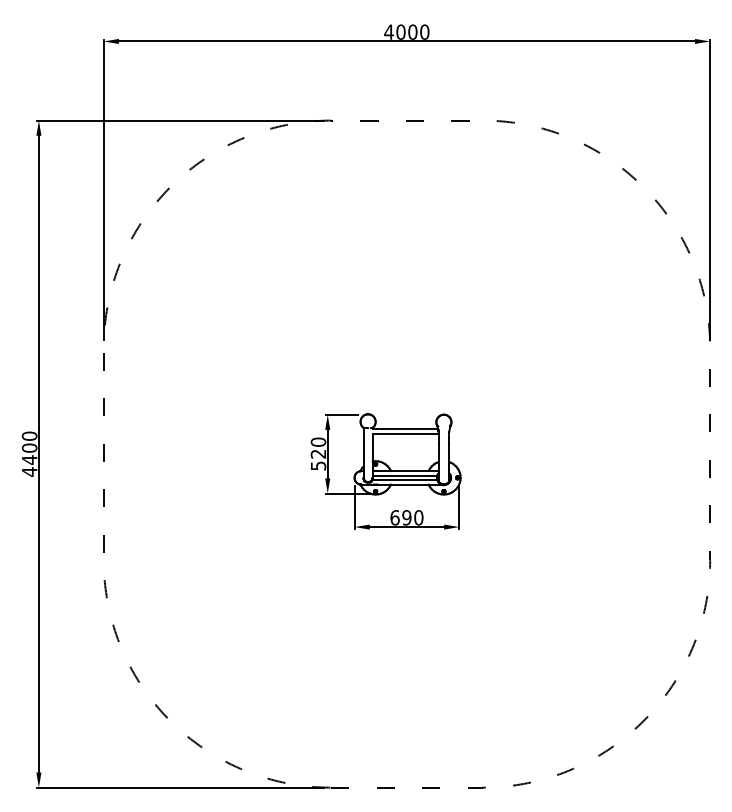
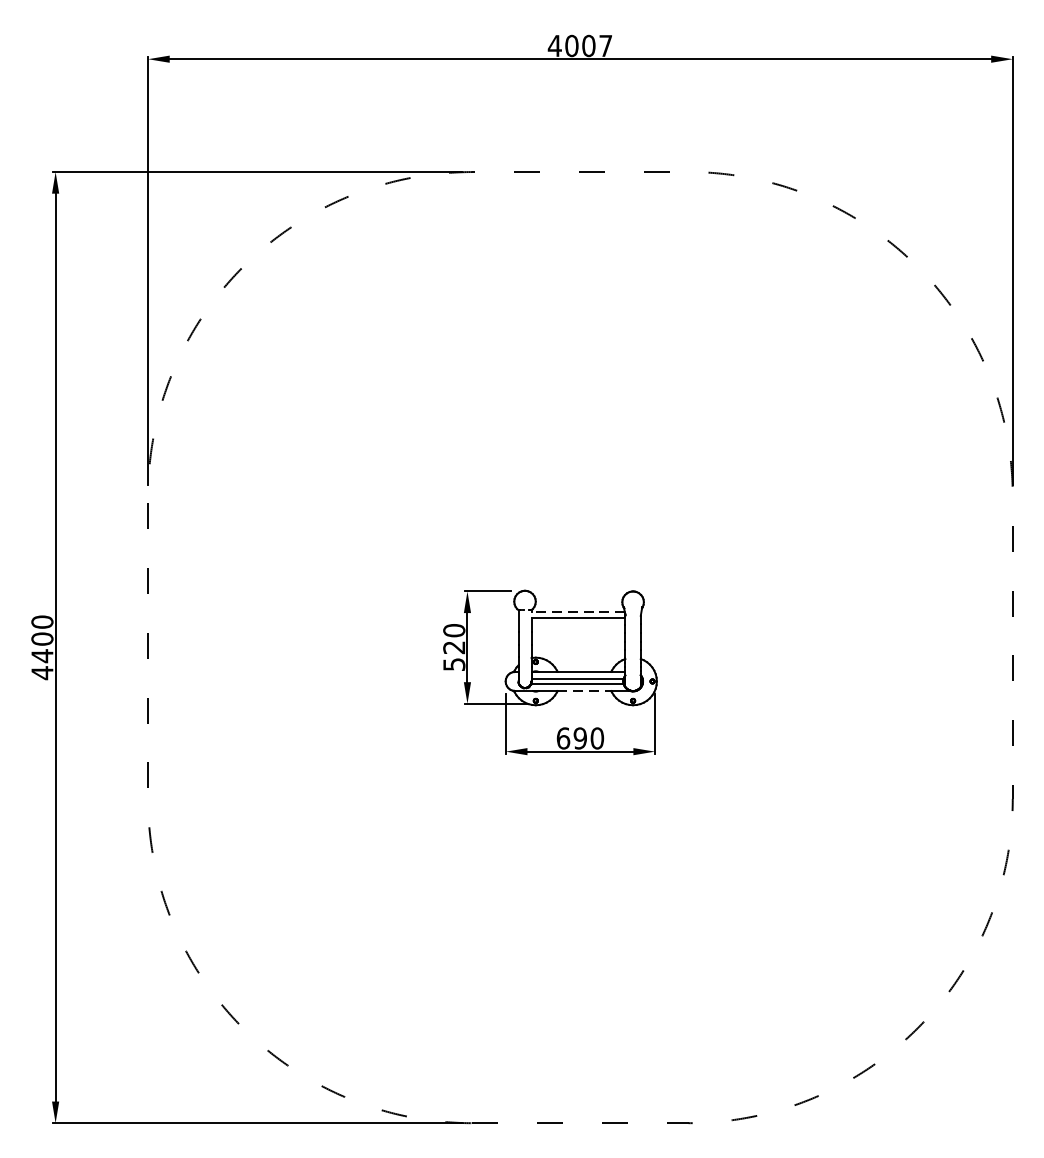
text: (424, 31) -> (605, 45), 4000 -> 4007
line: (405, 429) -> (578, 612), solid -> dashed
line: (409, 484) -> (584, 690), solid -> dashed

